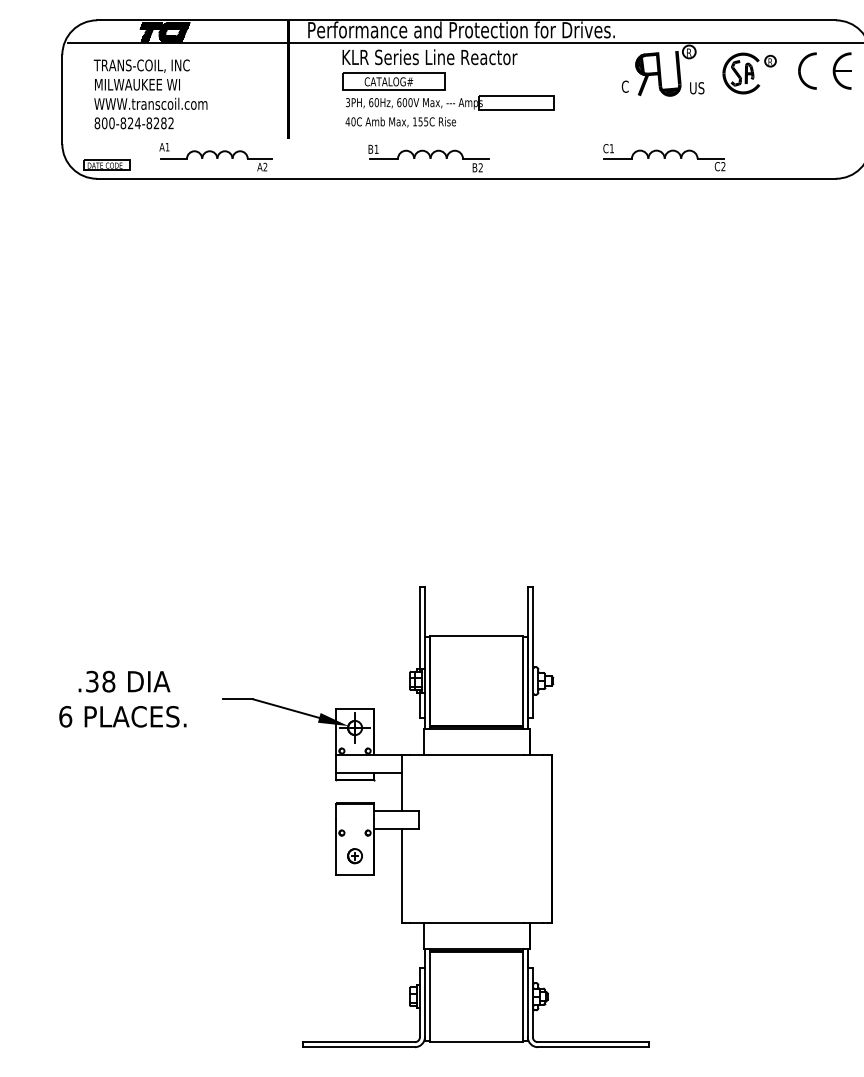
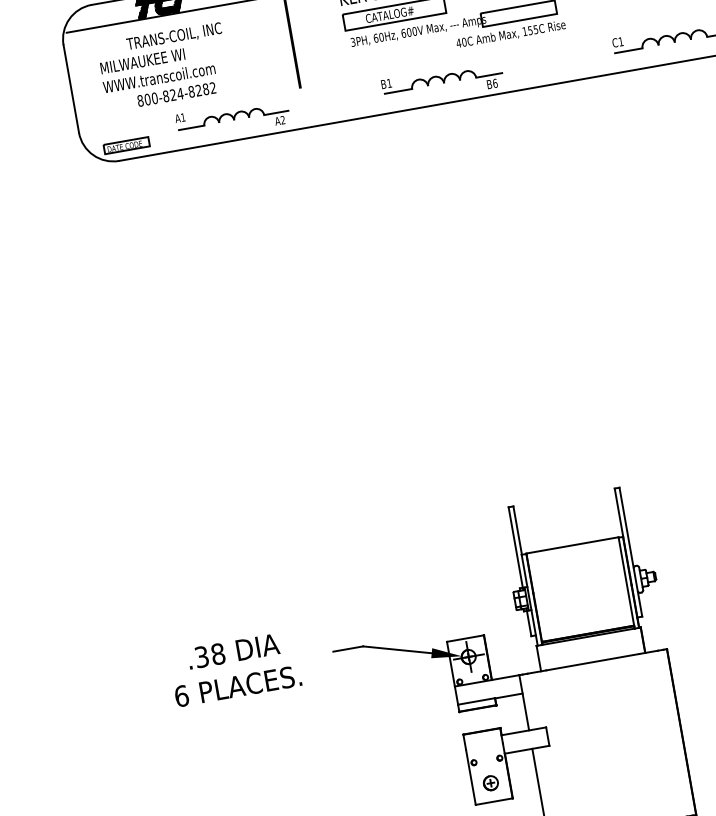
text: (141, 65) -> (173, 36), moved
text: (400, 122) -> (510, 34), moved
text: (133, 123) -> (176, 94), moved
text: (480, 167) -> (494, 83), B2 -> B6

